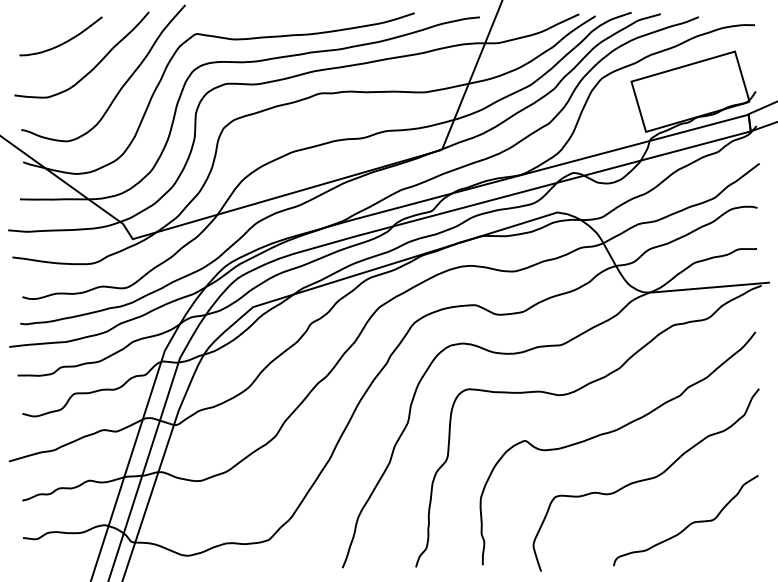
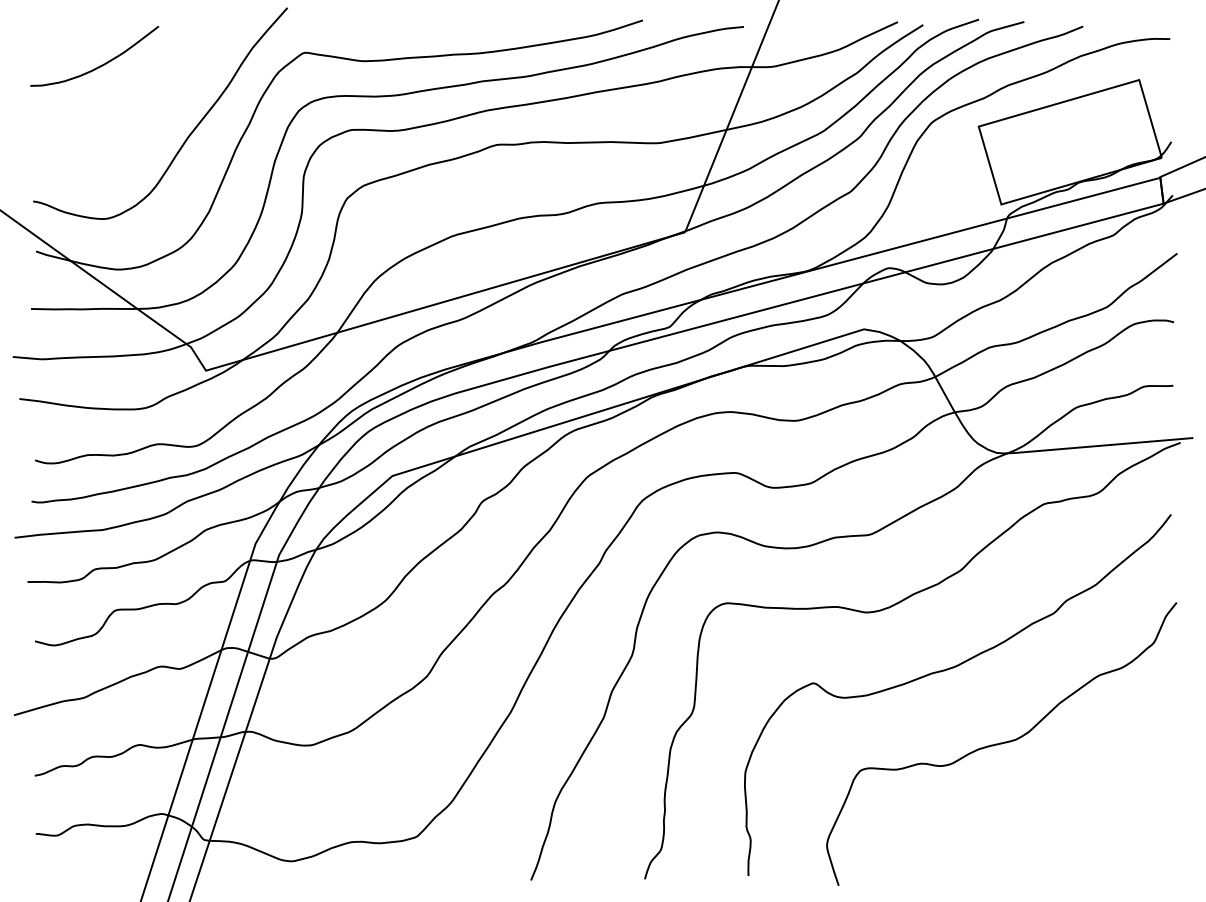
curve: (94, 66) -> (146, 103), removed
curve: (689, 523) -> (1068, 811), removed

